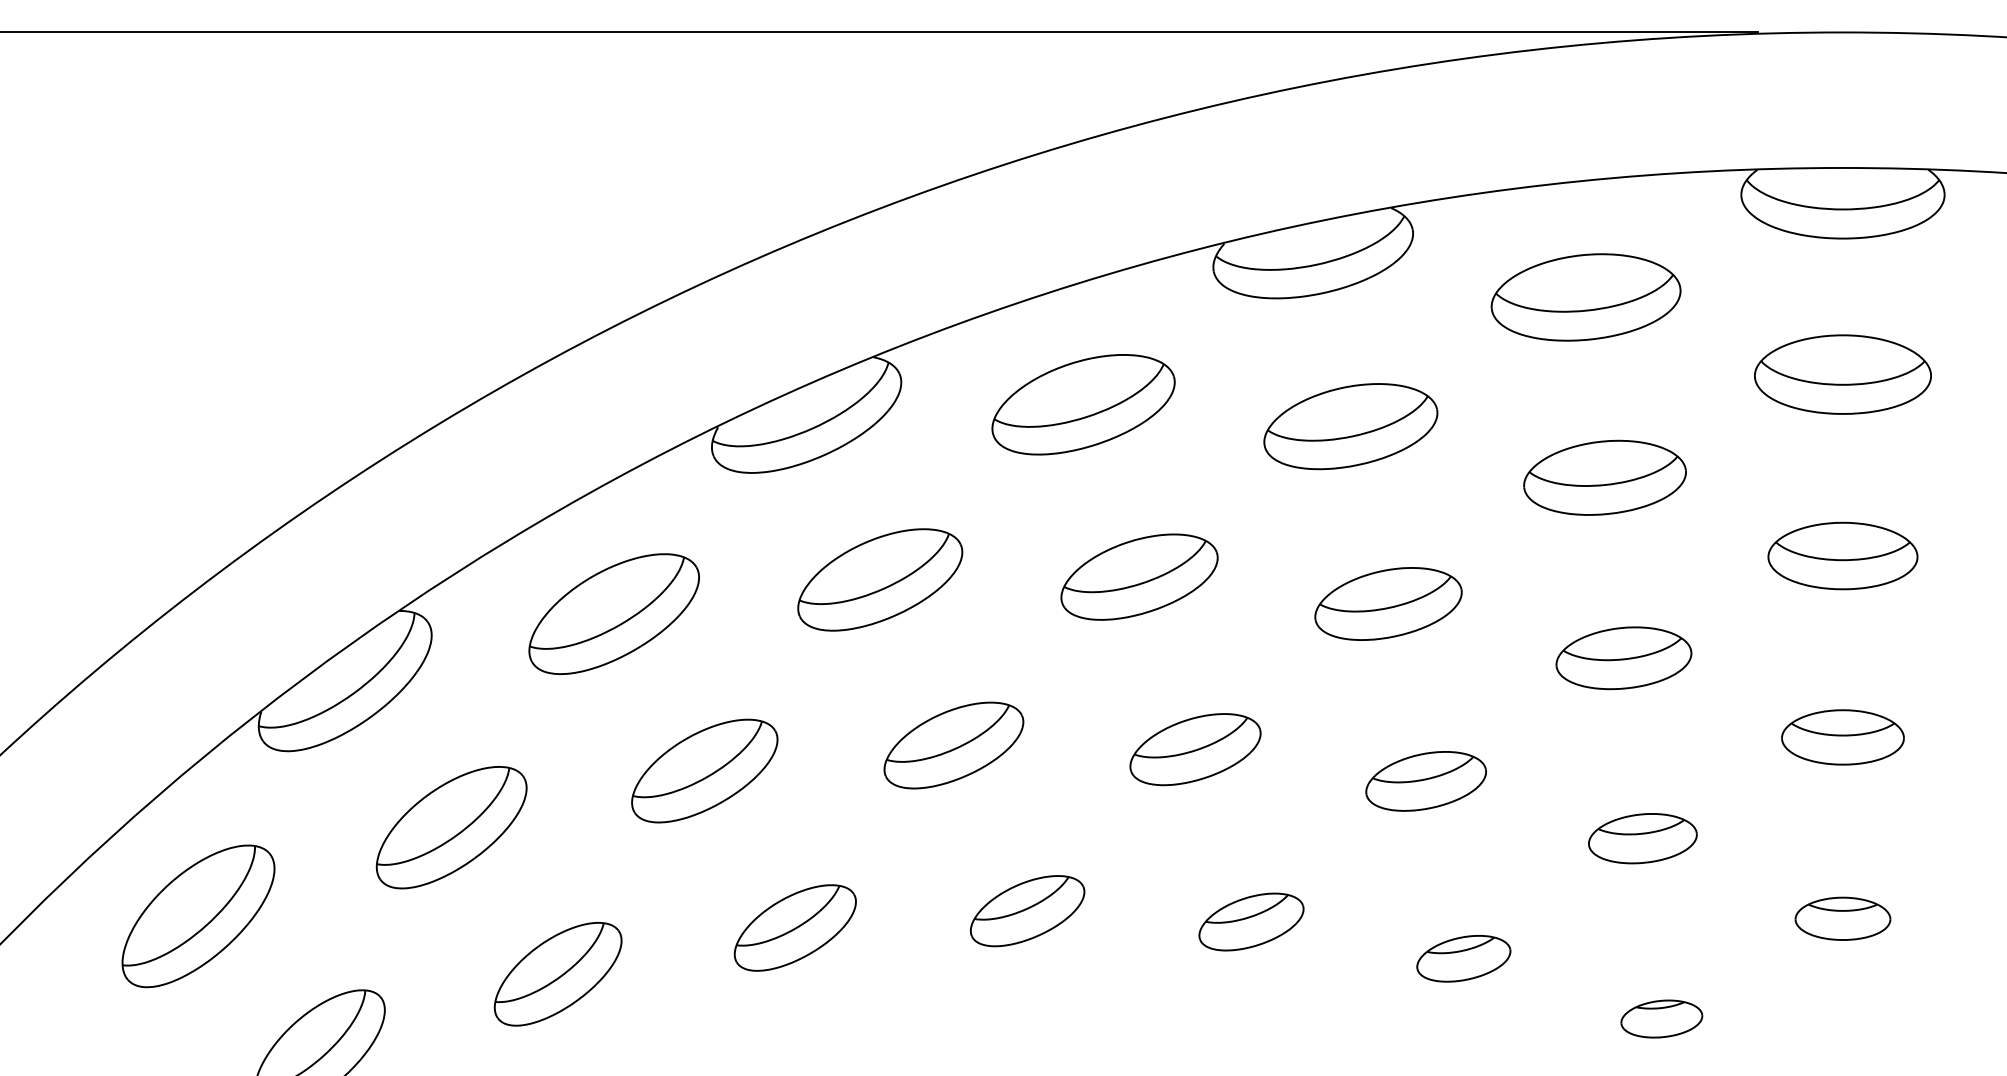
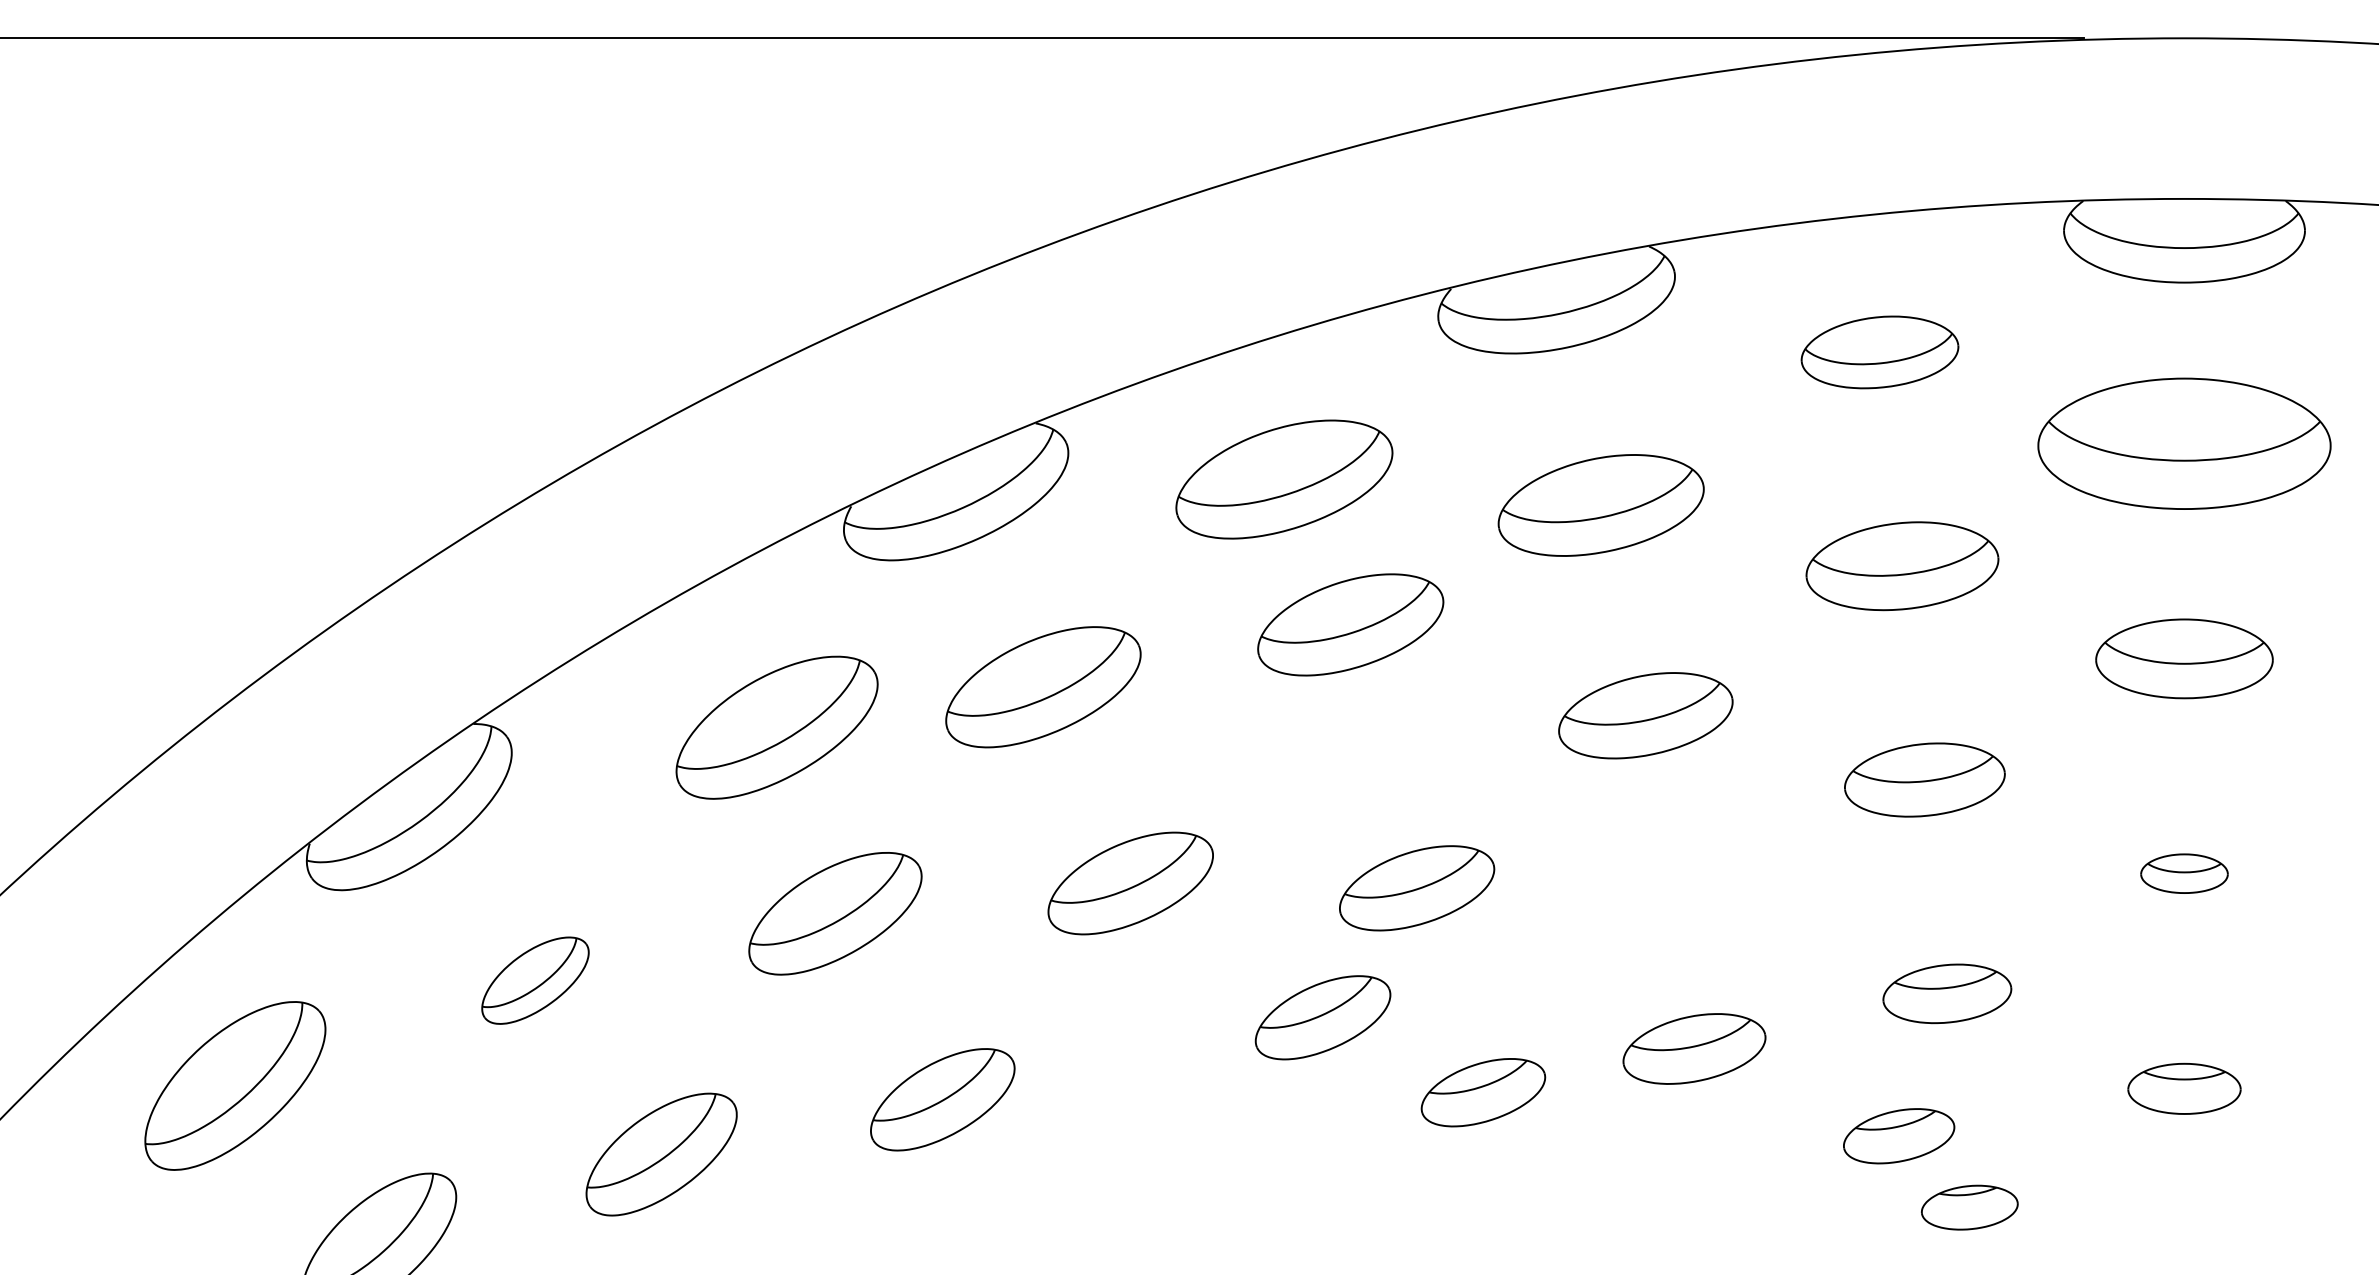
part: (1585, 297) -> (1879, 352), size x0.7
part: (1842, 374) -> (2184, 443), size x1.4
part: (1139, 576) -> (1350, 624), moved
part: (613, 613) -> (776, 727), moved
part: (1842, 737) -> (2184, 873), size x0.6
part: (1426, 780) -> (1694, 1048), moved
part: (451, 827) -> (535, 980), size x0.6
part: (1027, 910) -> (1322, 1017), moved
part: (1464, 959) -> (1899, 1136), moved

